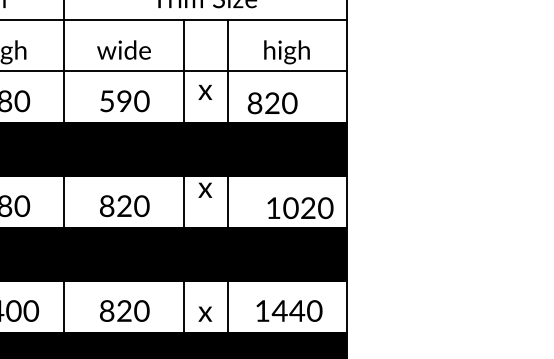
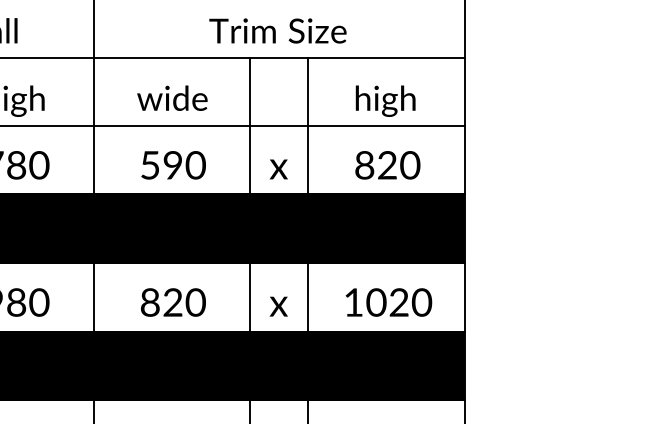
text: (205, 91) -> (279, 168), moved
text: (272, 103) -> (387, 165), moved
text: (205, 189) -> (279, 305), moved
text: (300, 207) -> (388, 301), moved

